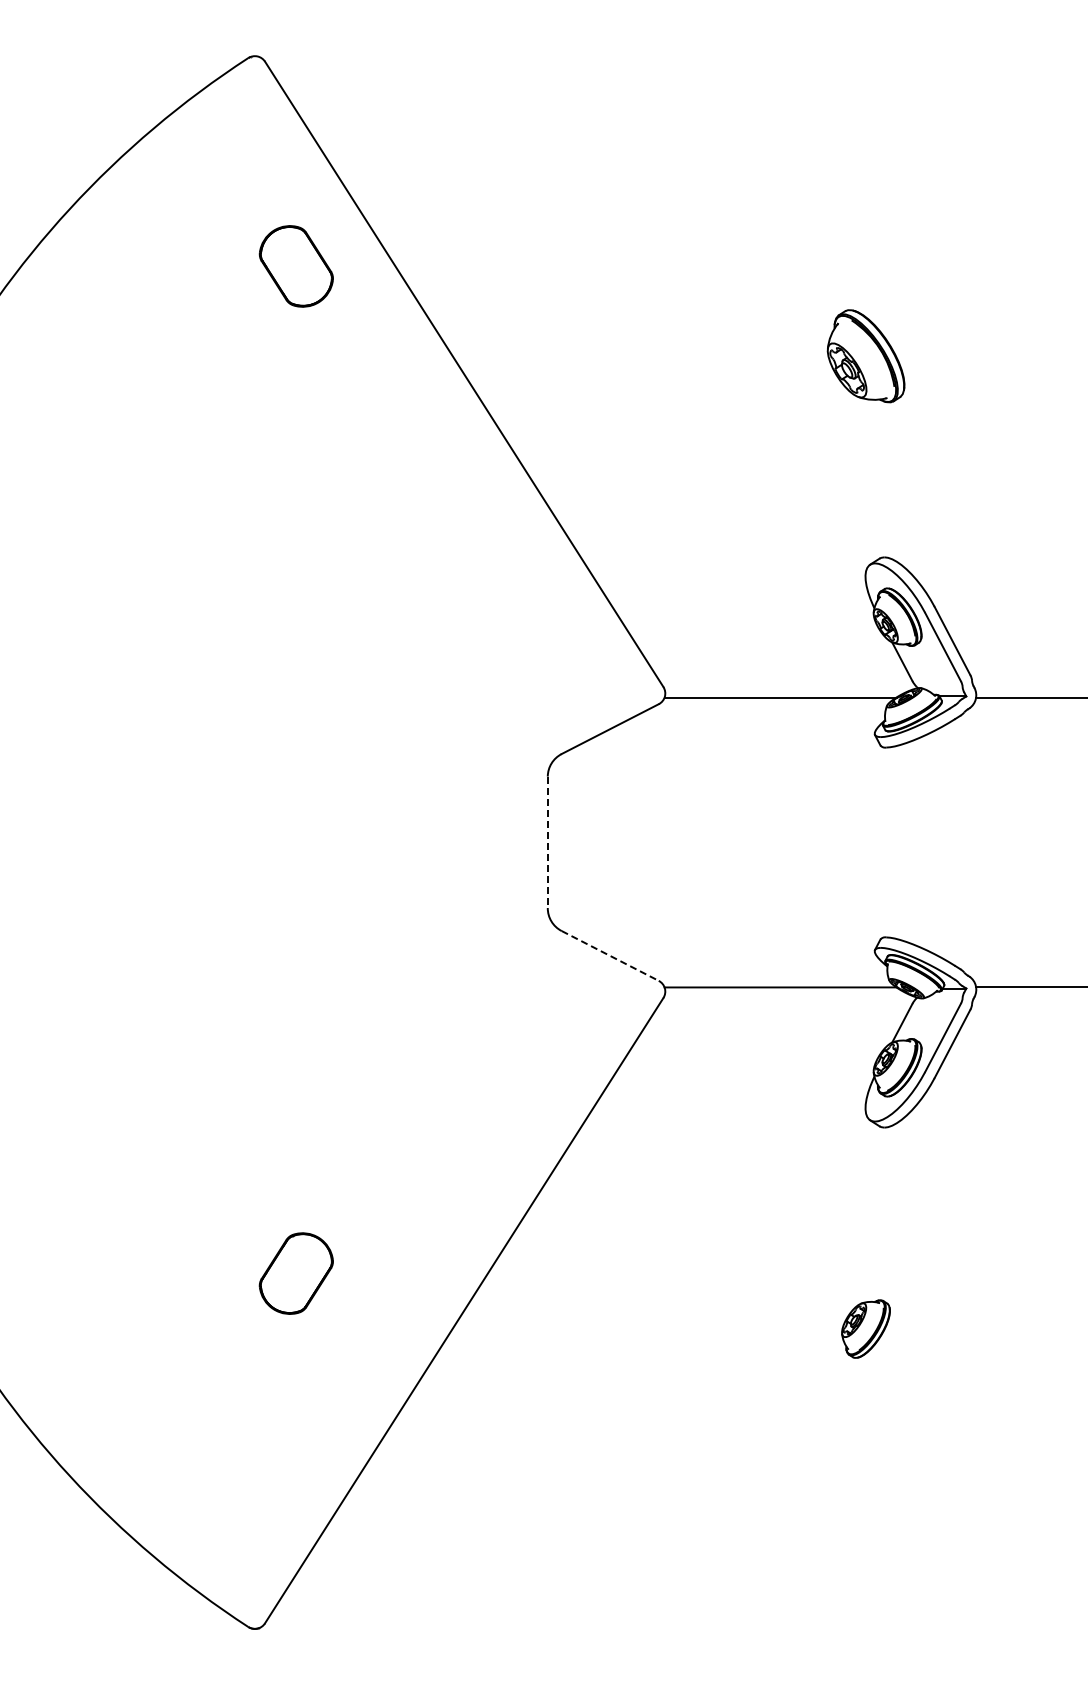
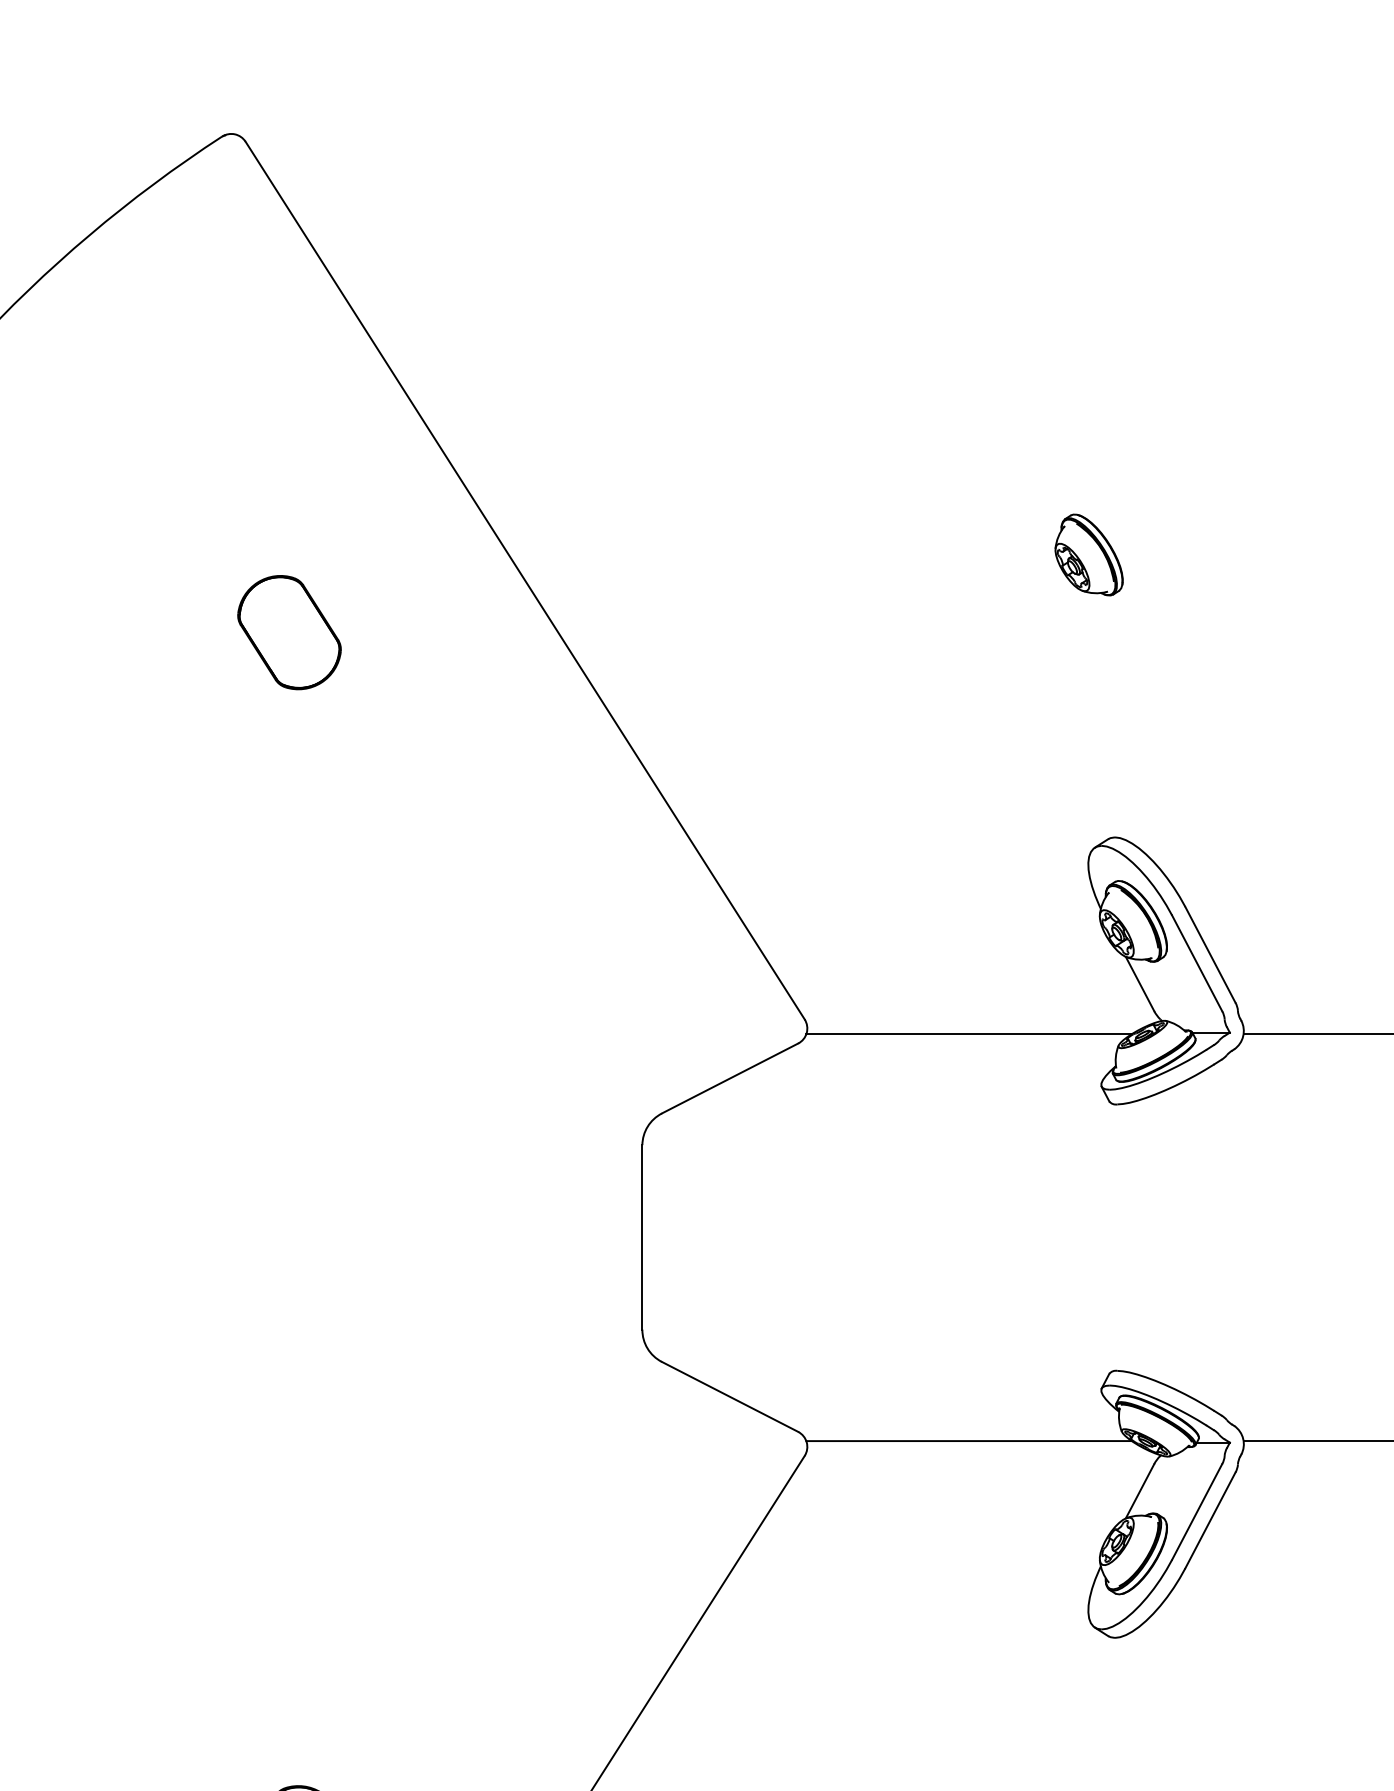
part: (295, 266) -> (288, 632), moved
part: (865, 355) -> (1088, 554), size x0.62
line: (547, 842) -> (641, 1237), dashed -> solid
line: (610, 955) -> (730, 1396), dashed -> solid

